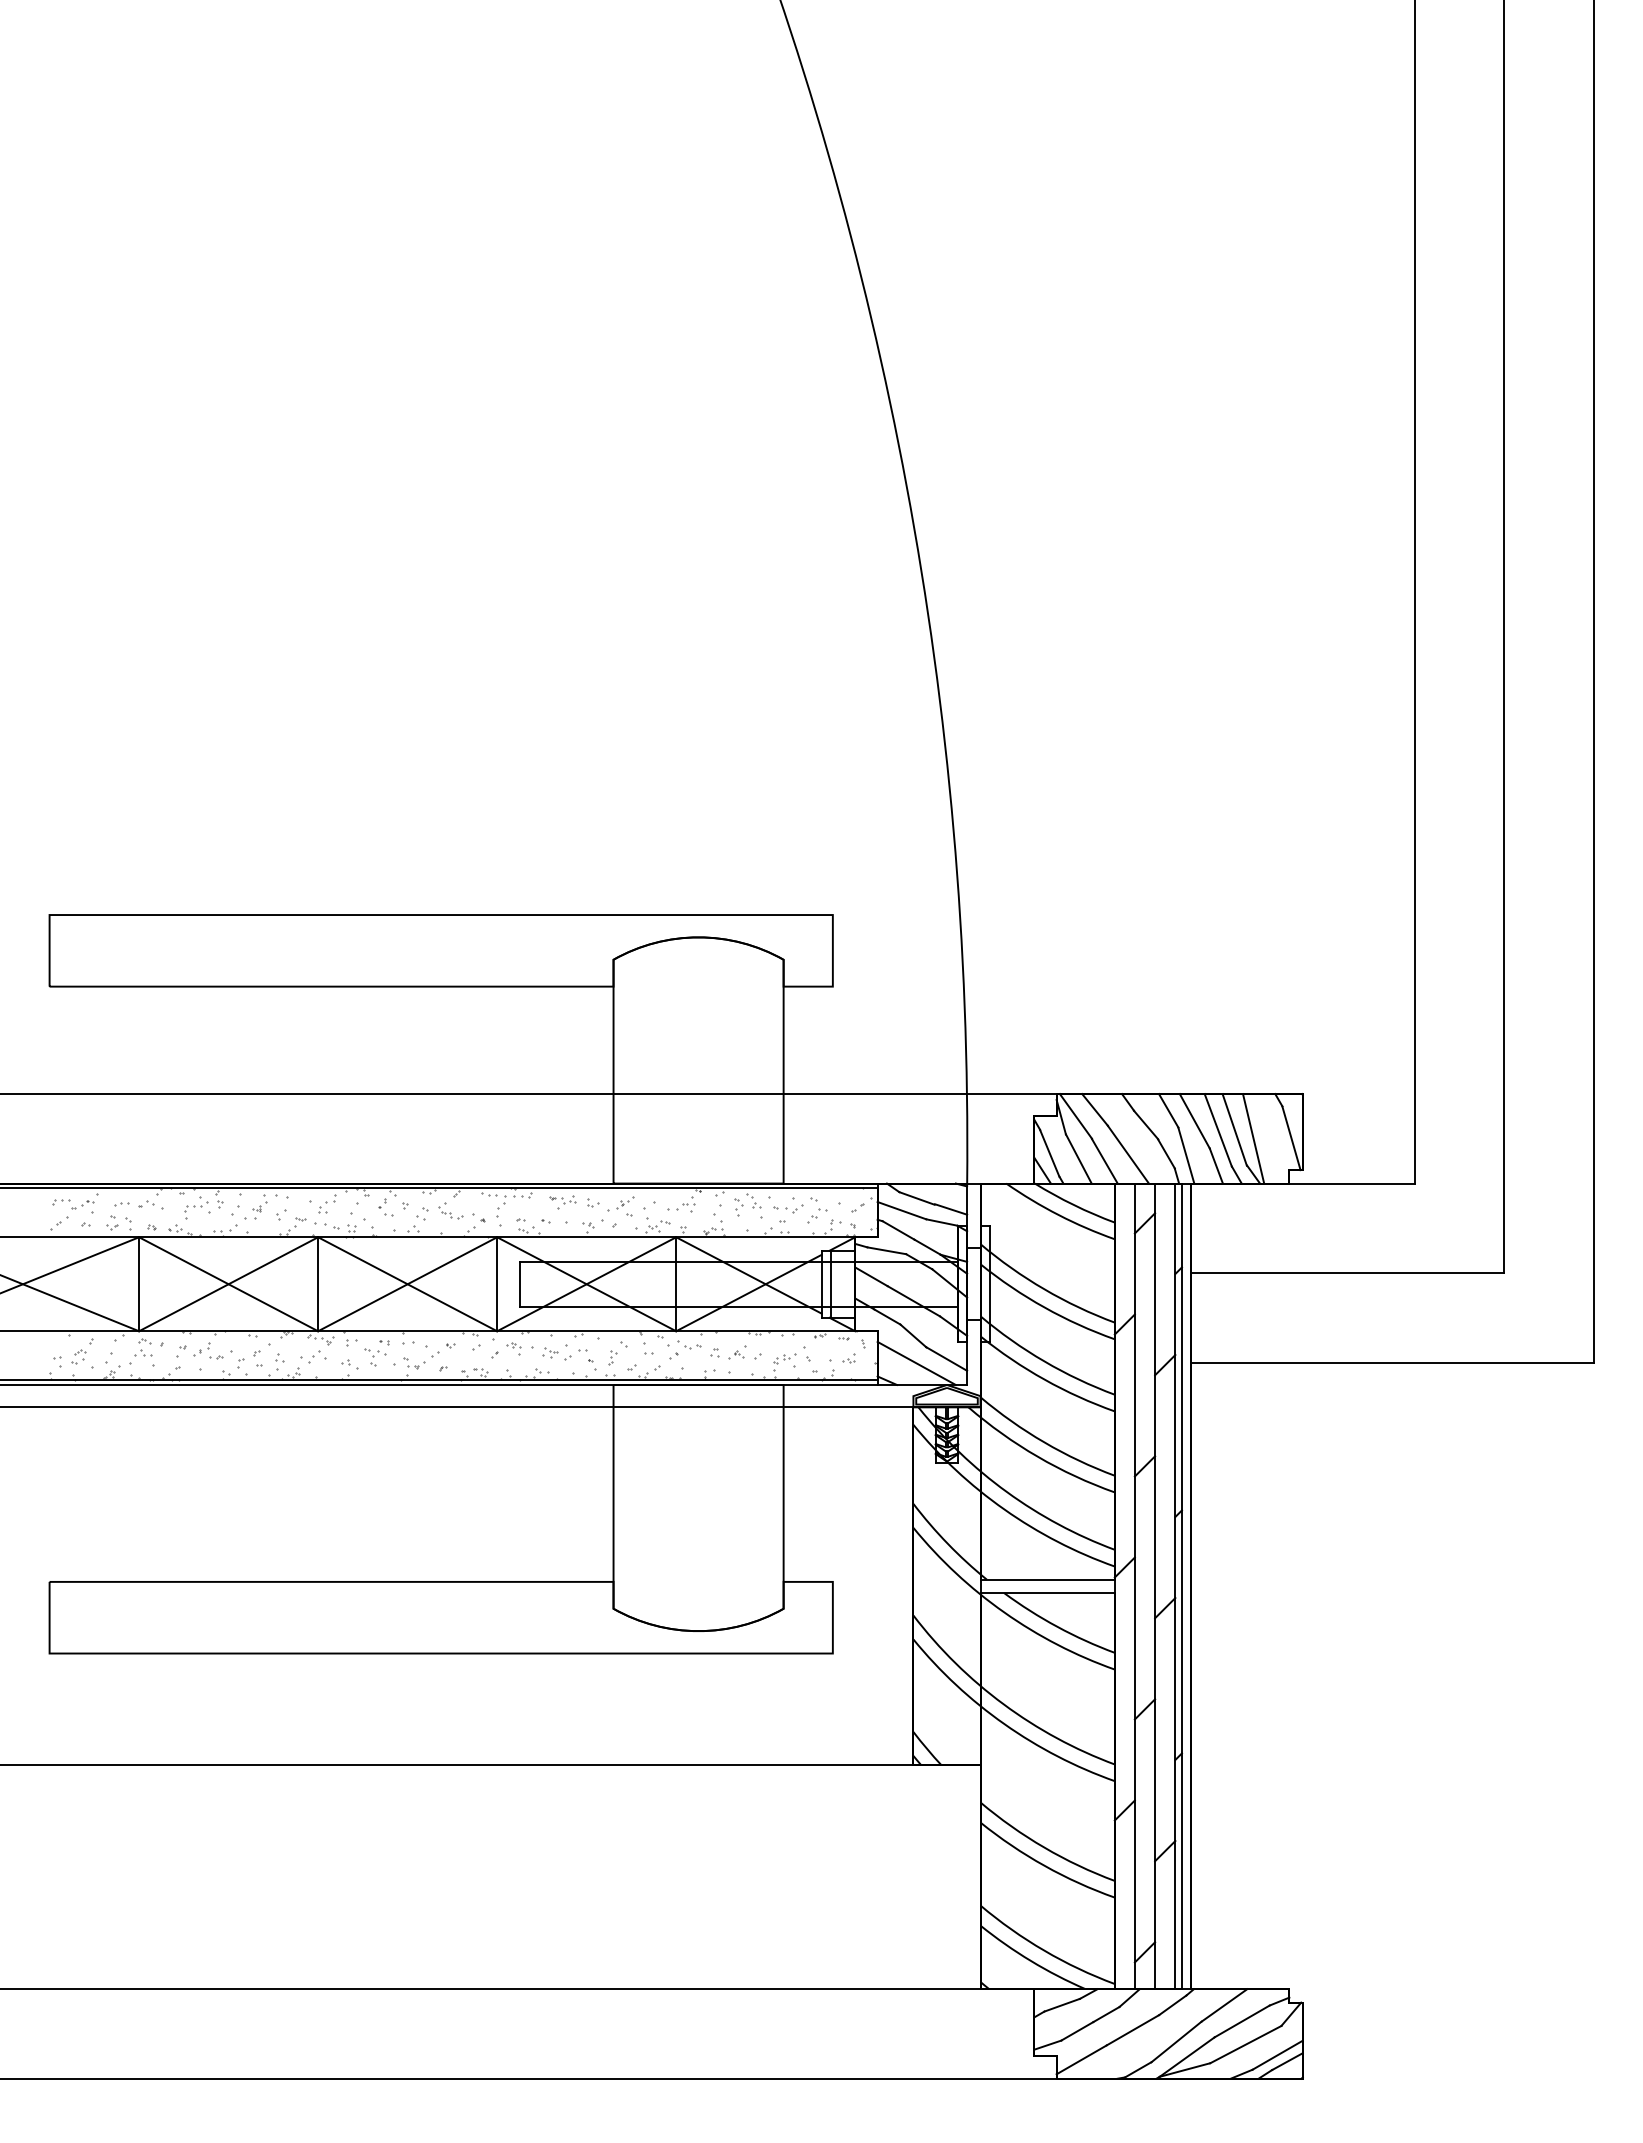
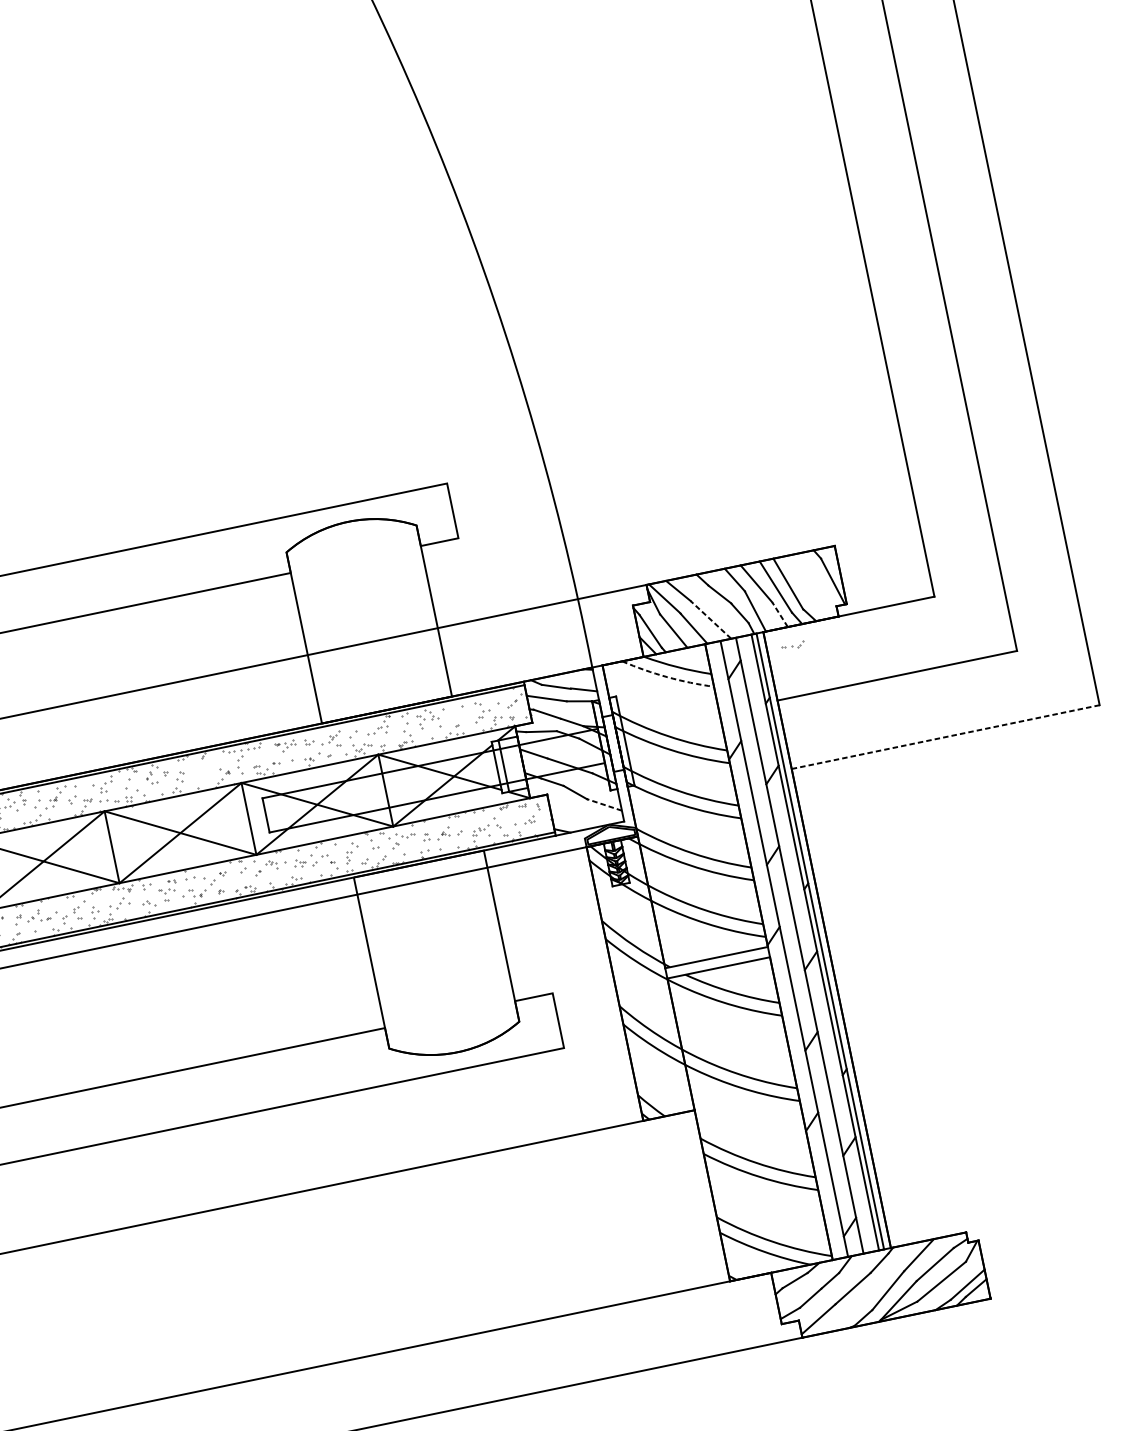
line: (1253, 1138) -> (804, 587), removed
line: (1128, 1154) -> (711, 619), solid -> dashed
line: (1216, 1165) -> (780, 614), solid -> dashed
part: (788, 1208) -> (793, 645), moved
part: (450, 1210) -> (201, 769), removed
arc: (1058, 1215) -> (667, 677), solid -> dashed
line: (946, 1358) -> (604, 804), solid -> dashed
line: (916, 1362) -> (581, 812), removed
line: (1392, 1362) -> (945, 737), solid -> dashed

